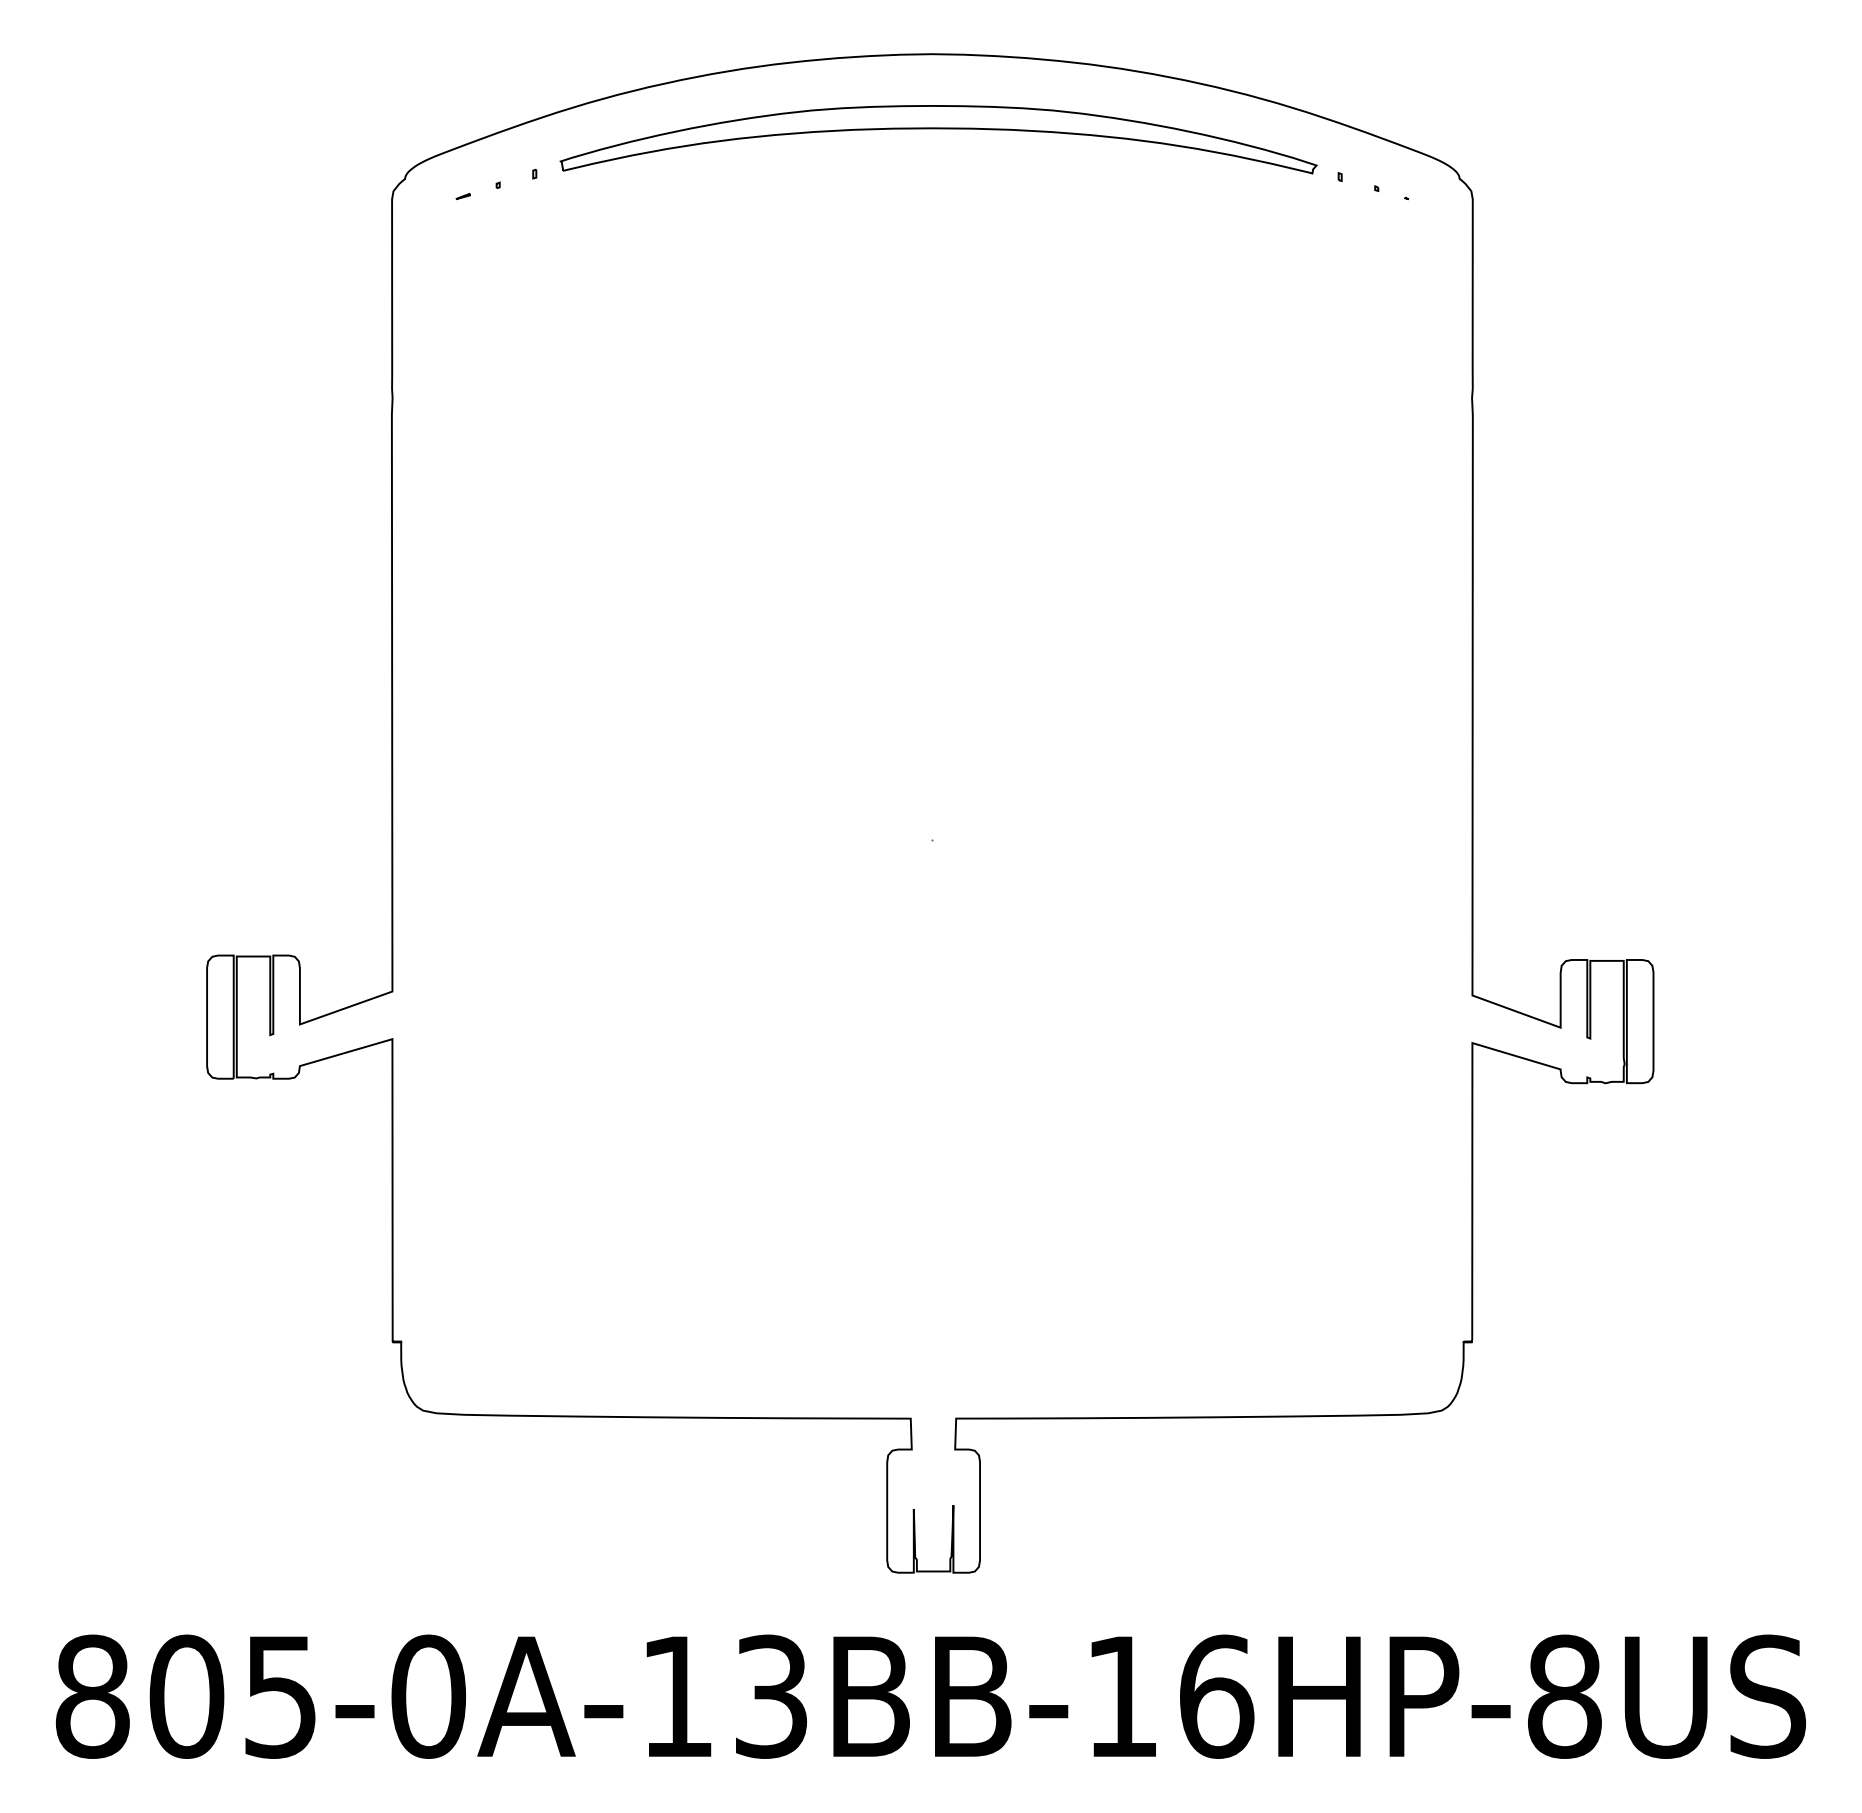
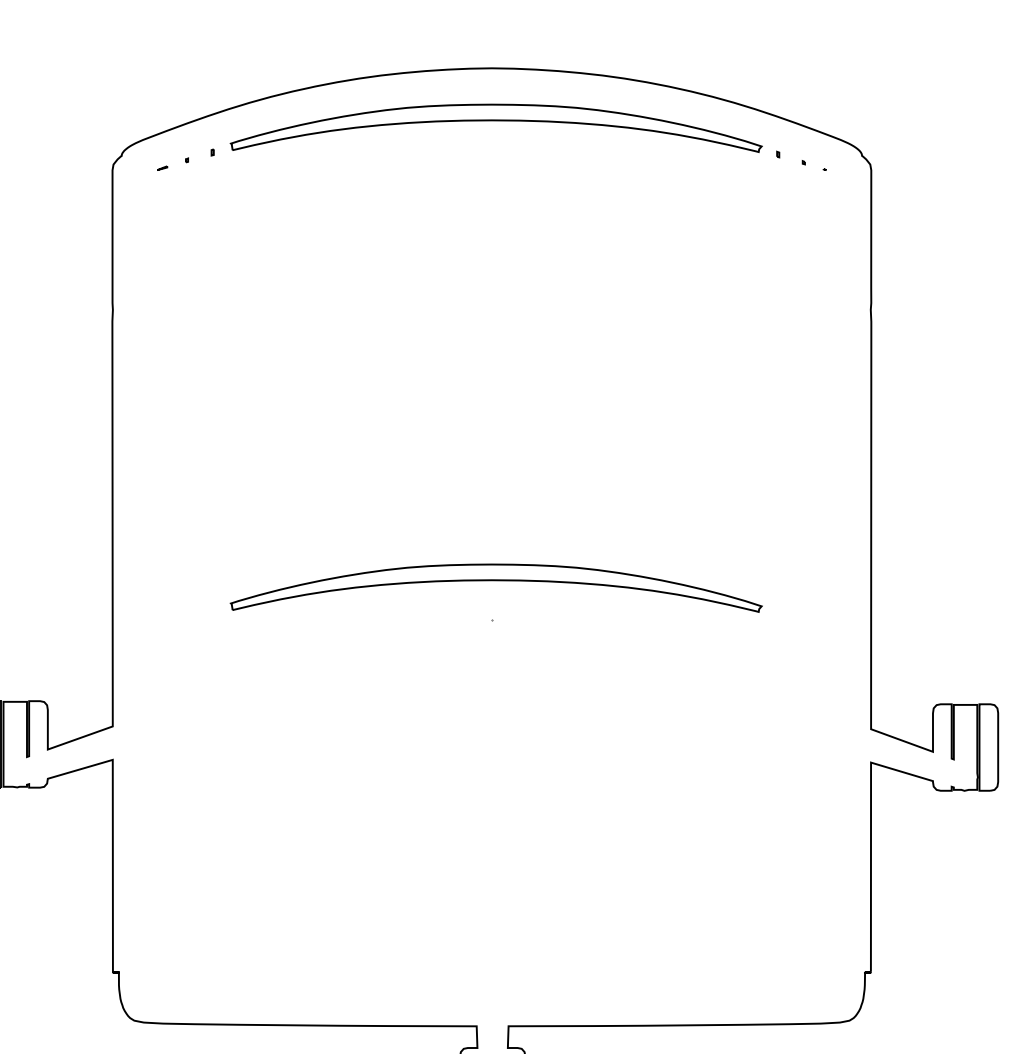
part: (938, 784) -> (496, 581), added

